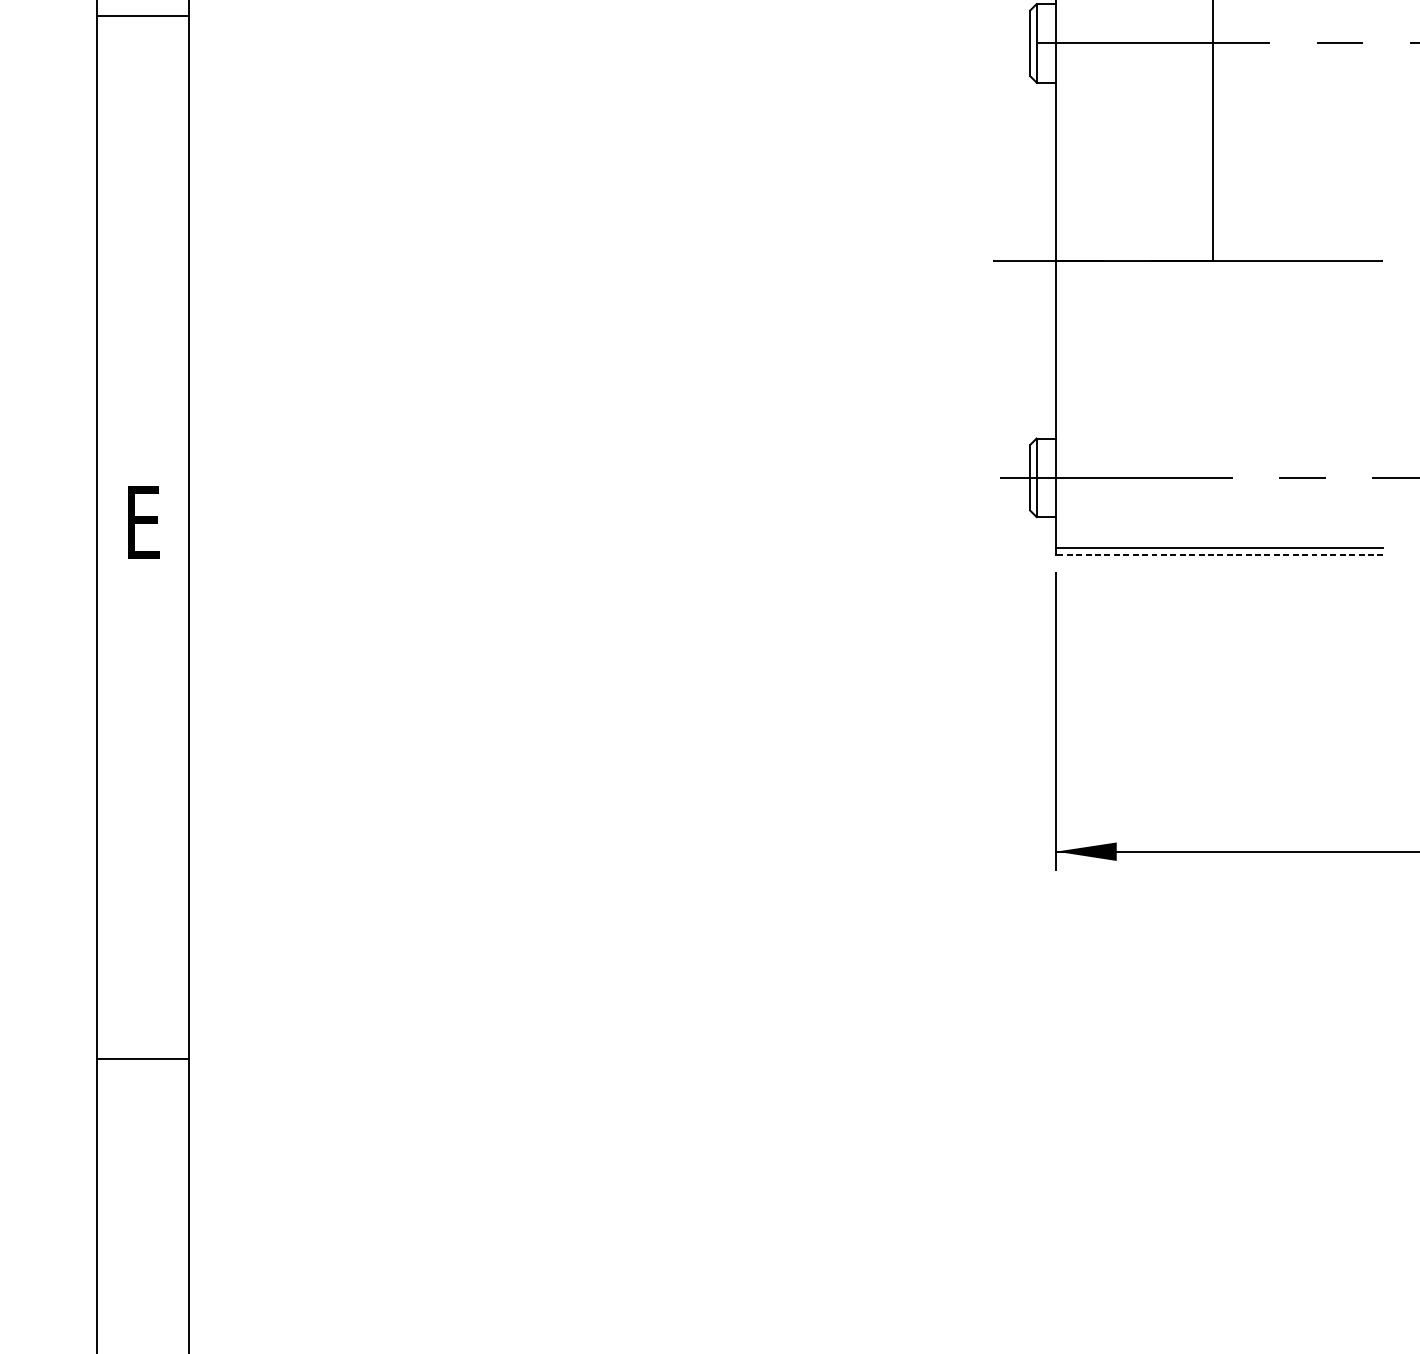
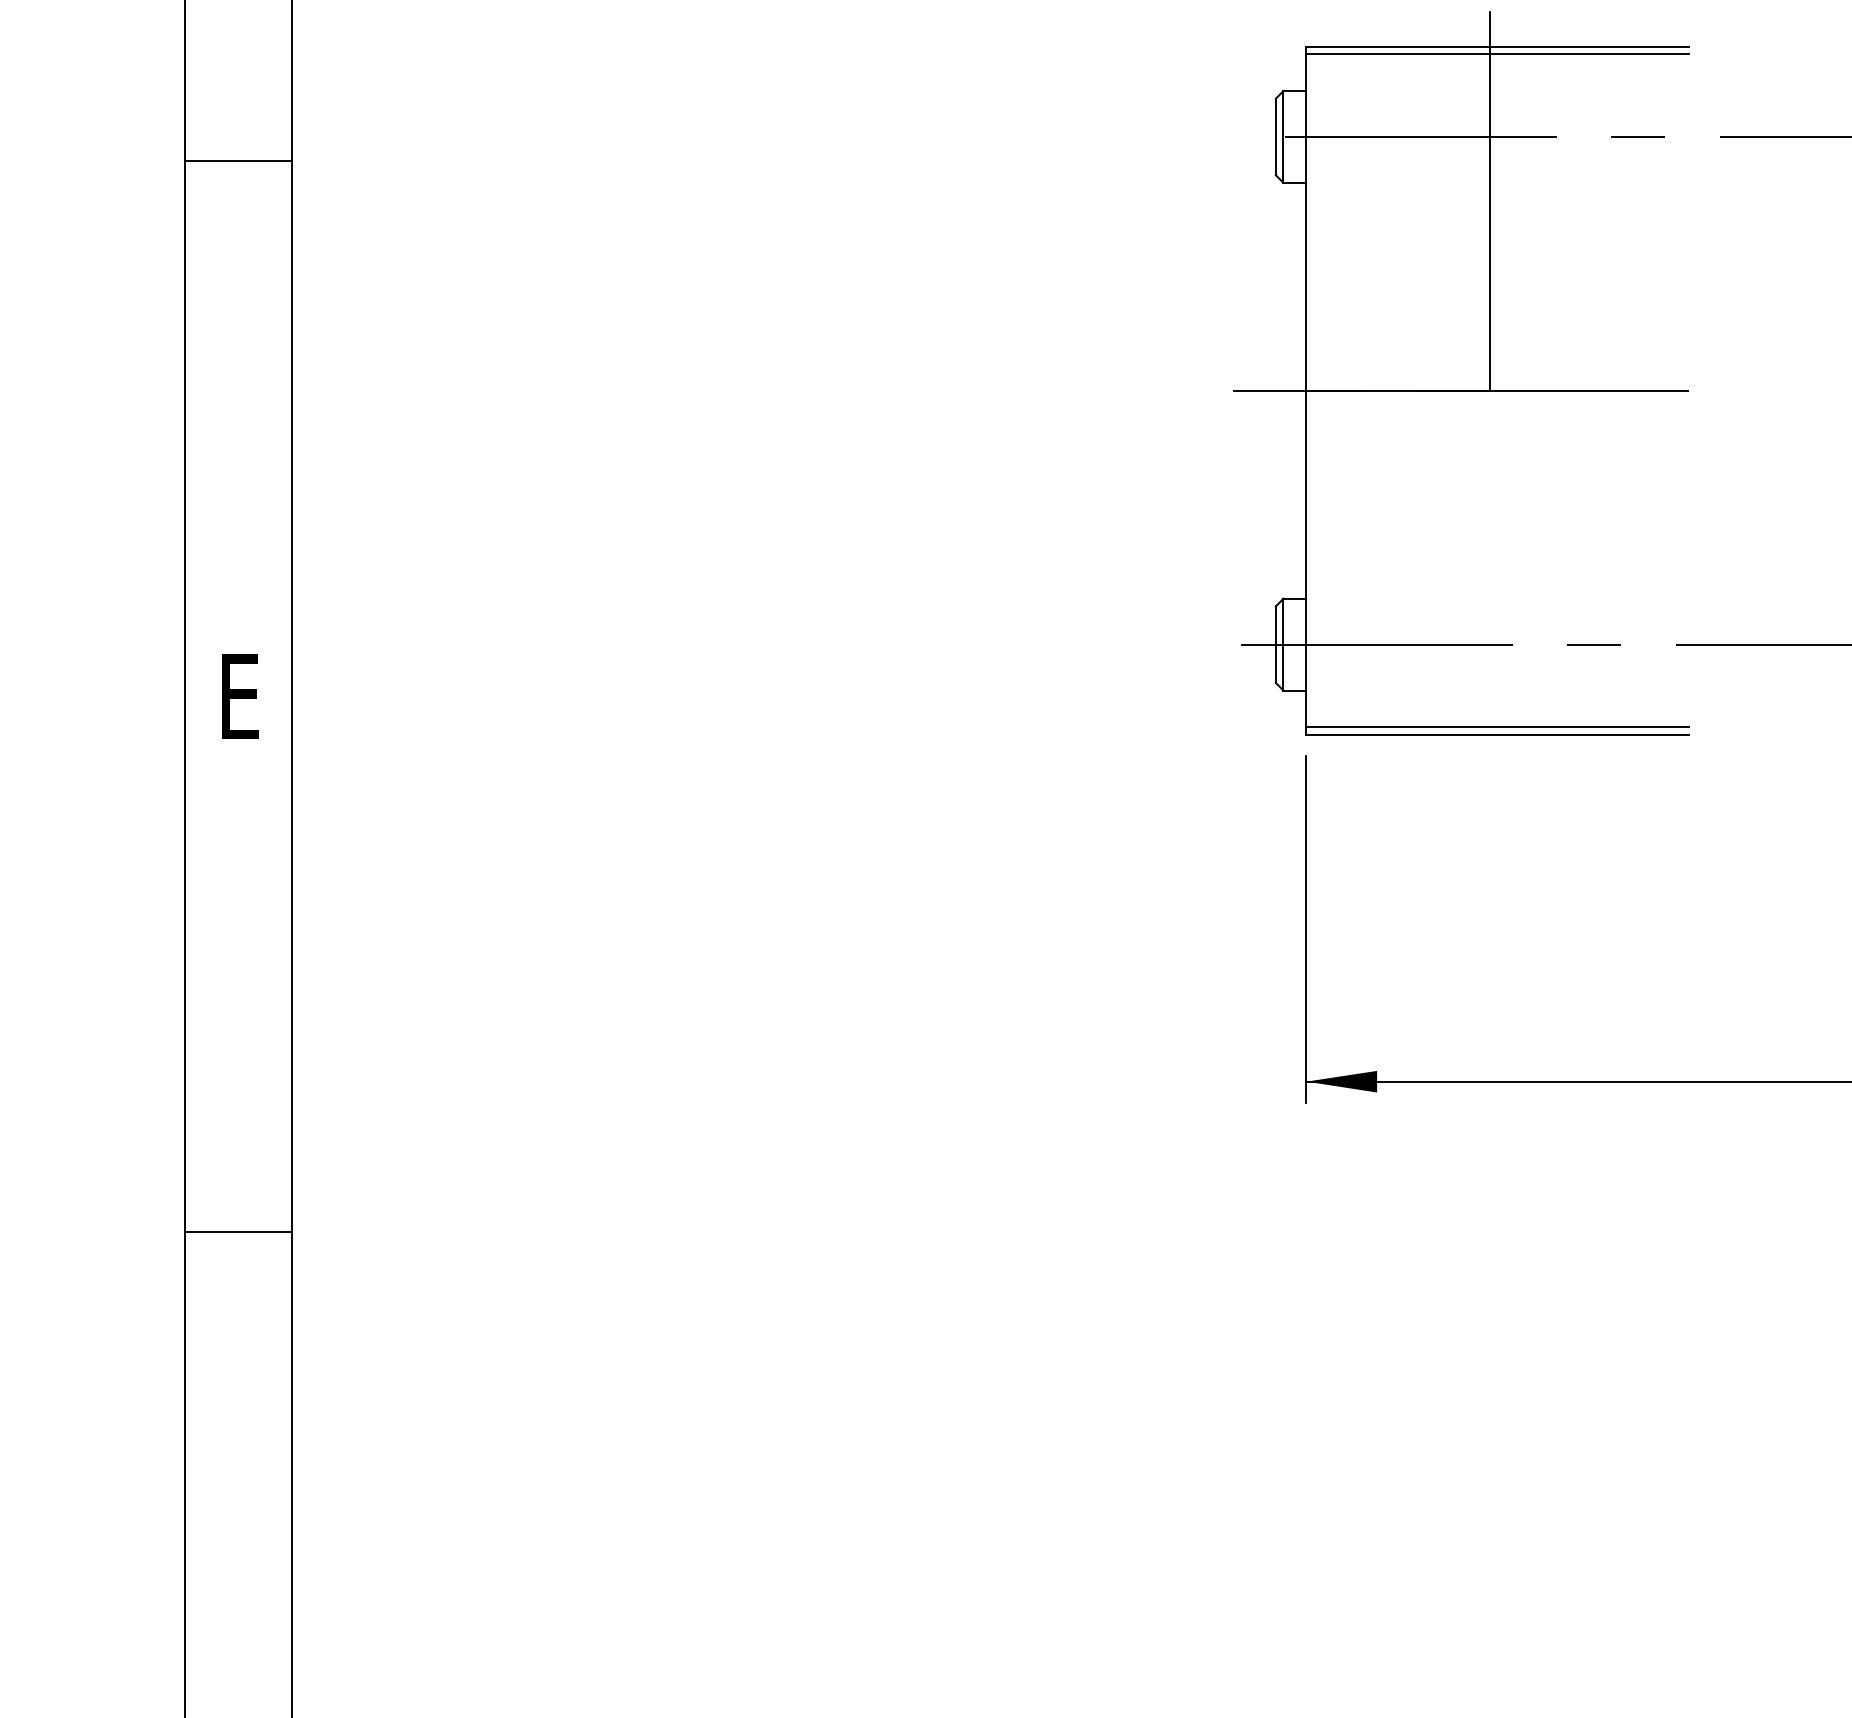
line: (142, 15) -> (238, 161), moved
line: (1219, 554) -> (1497, 734), dashed -> solid
line: (142, 1058) -> (238, 1231), moved

